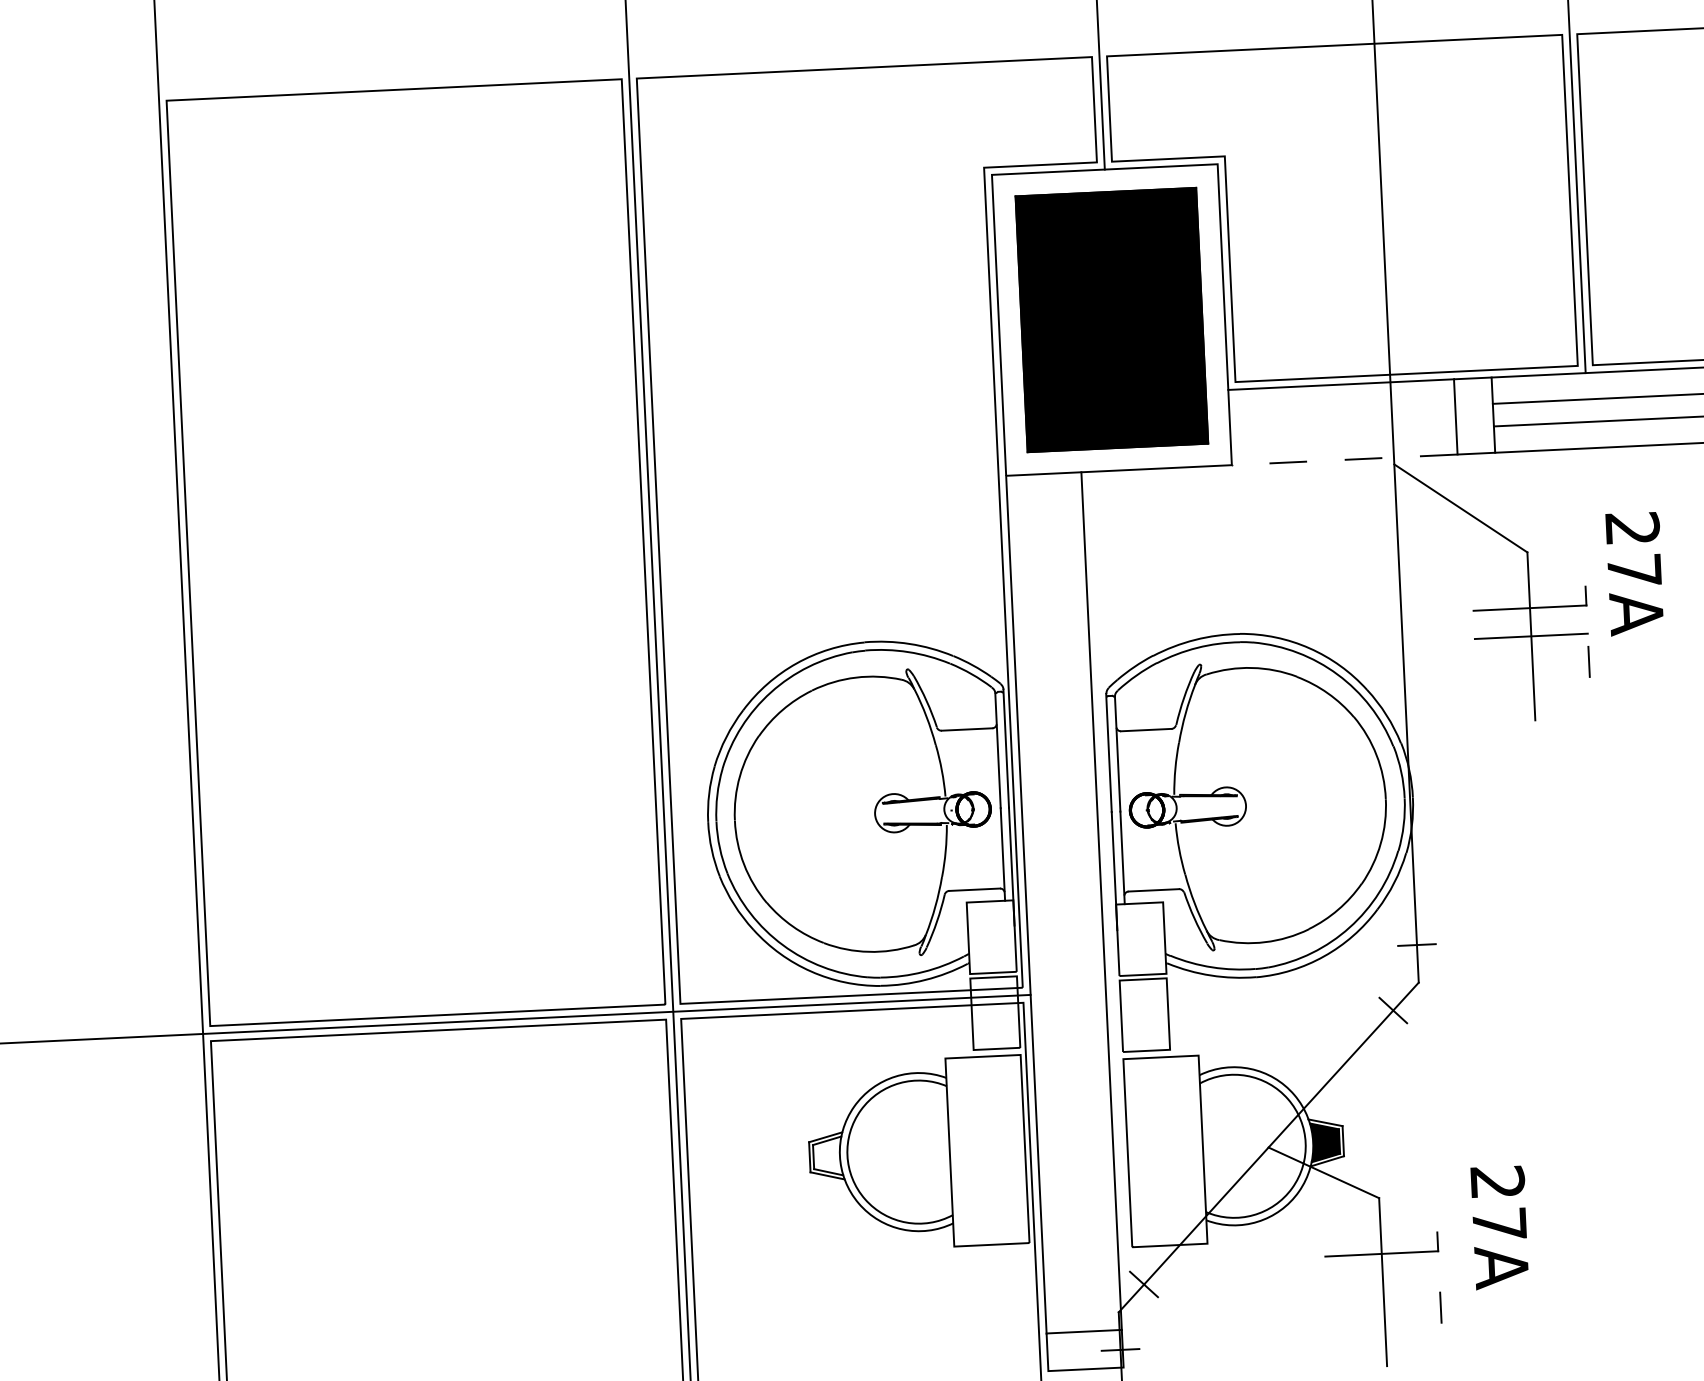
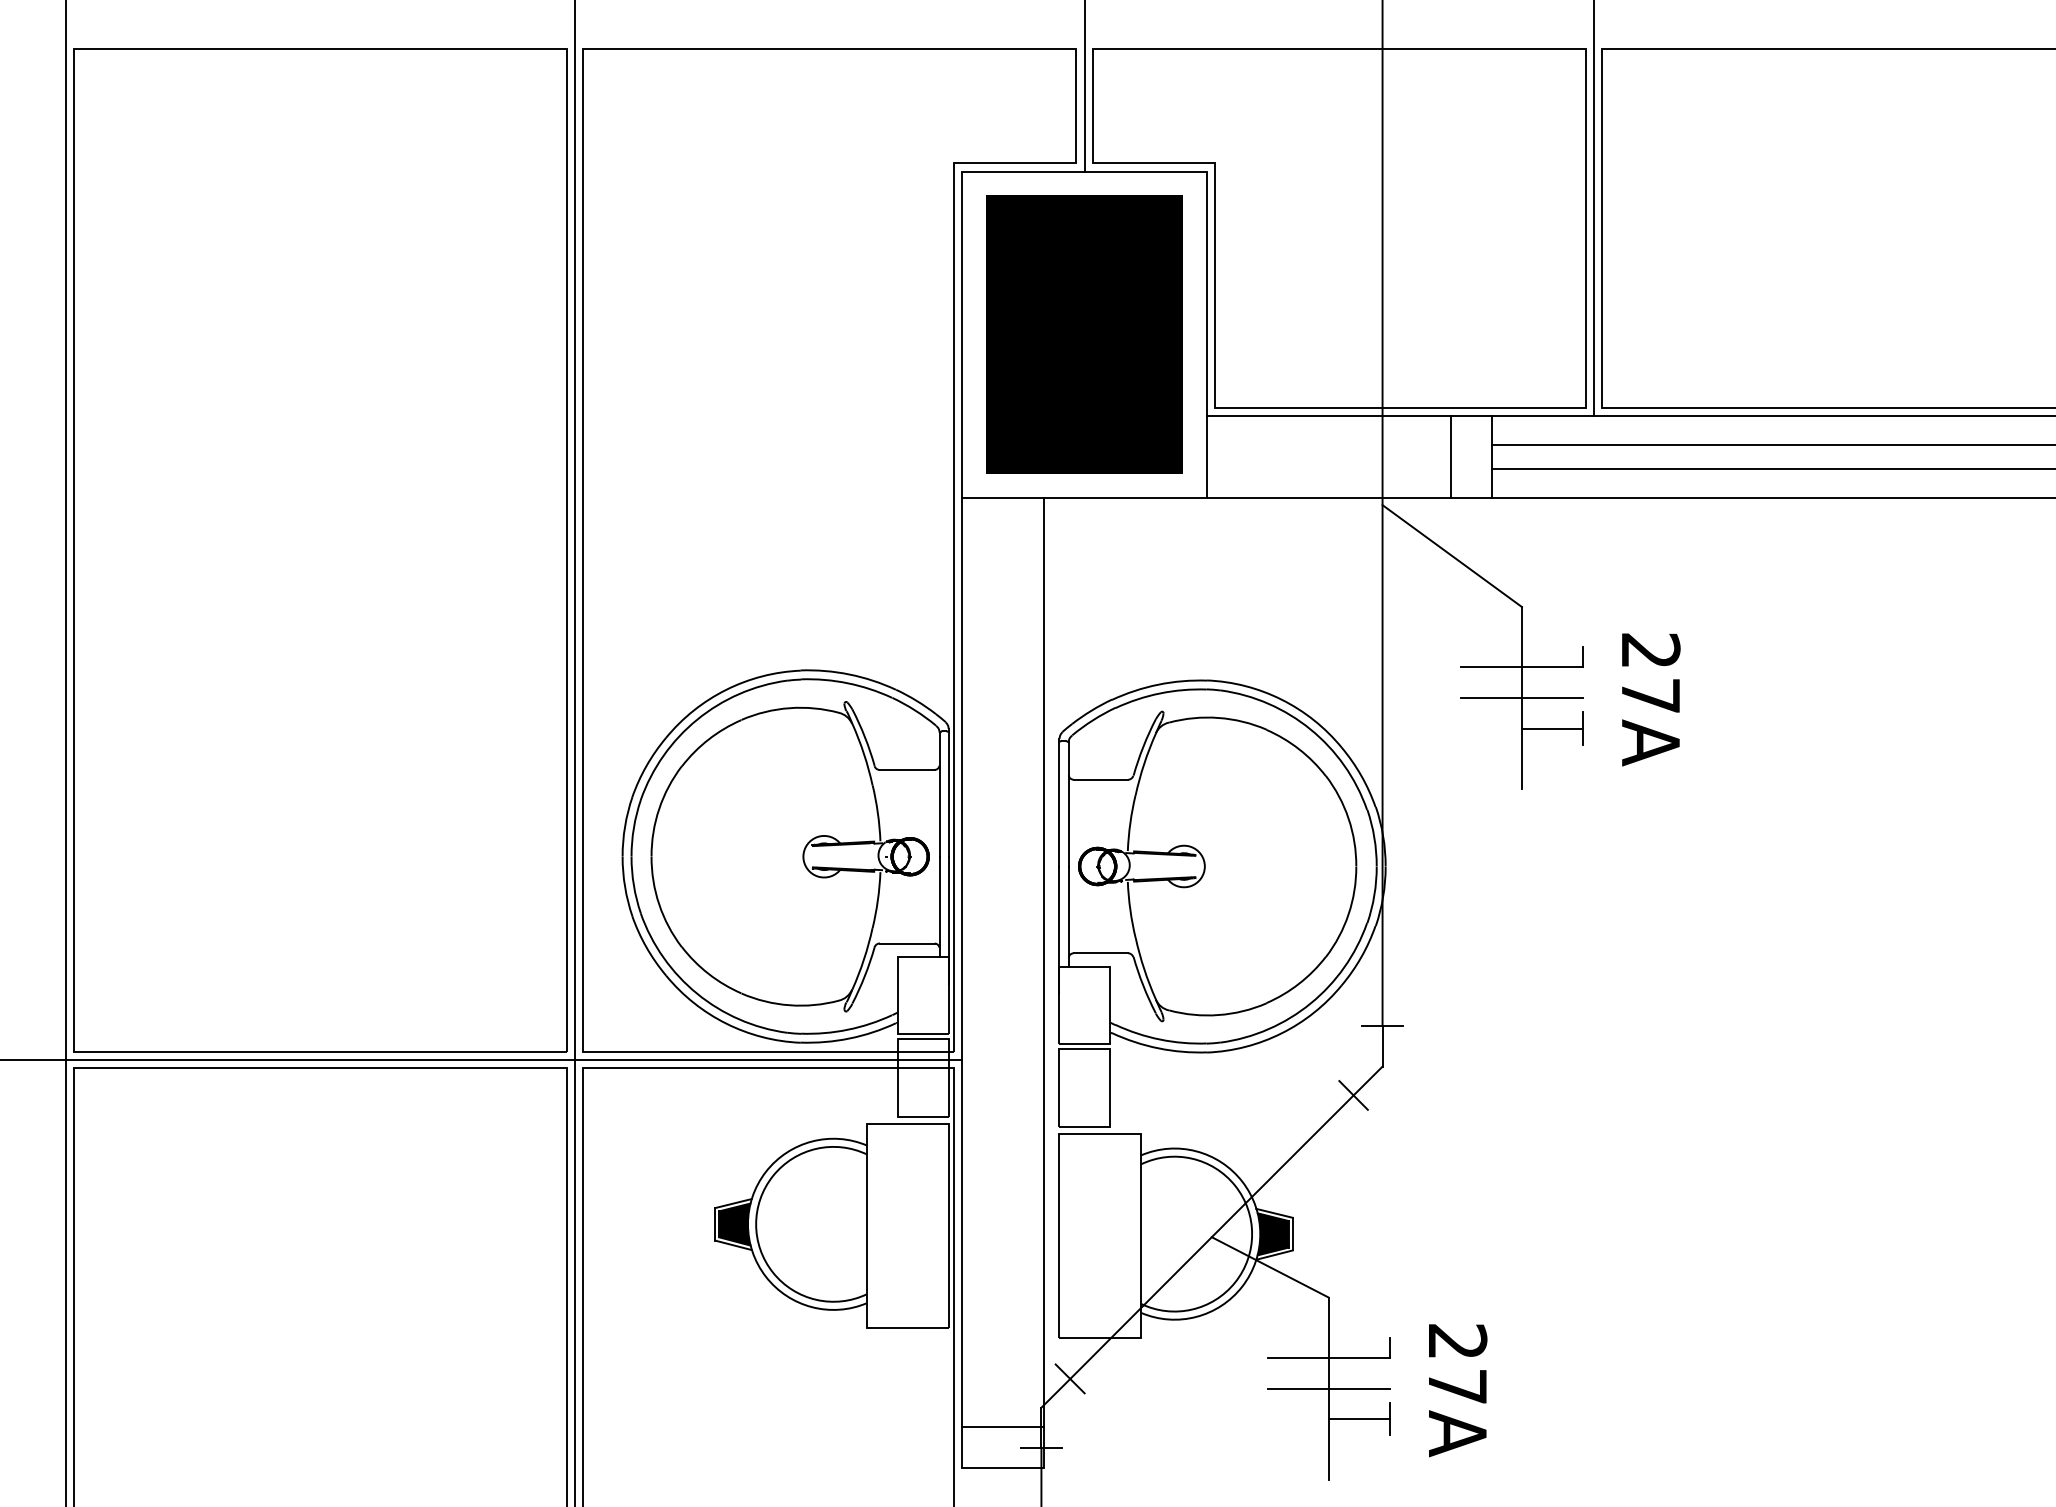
line: (1344, 459) -> (1328, 497), dashed -> solid
text: (1635, 573) -> (1651, 699), moved
line: (1560, 663) -> (1552, 728), added
fill: (827, 1156) -> (734, 1224), added
text: (1500, 1227) -> (1458, 1390), moved
line: (1382, 1282) -> (1328, 1388), added
line: (1411, 1309) -> (1358, 1419), added

